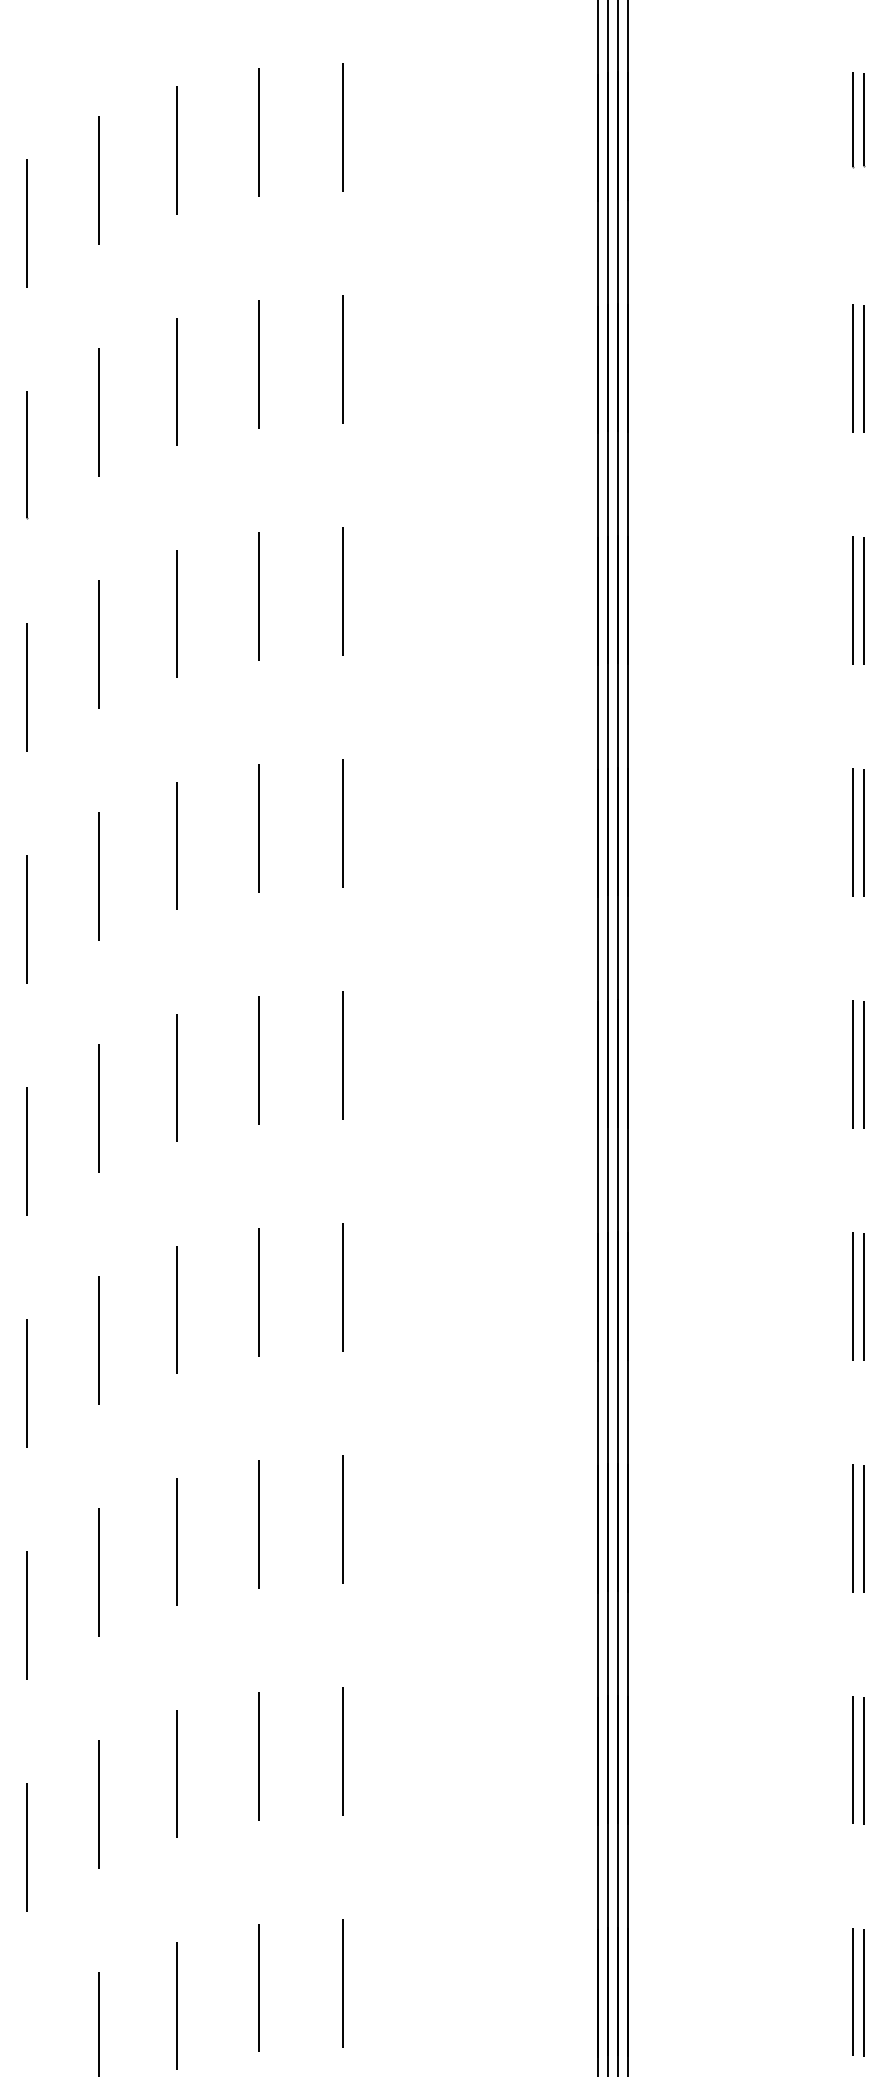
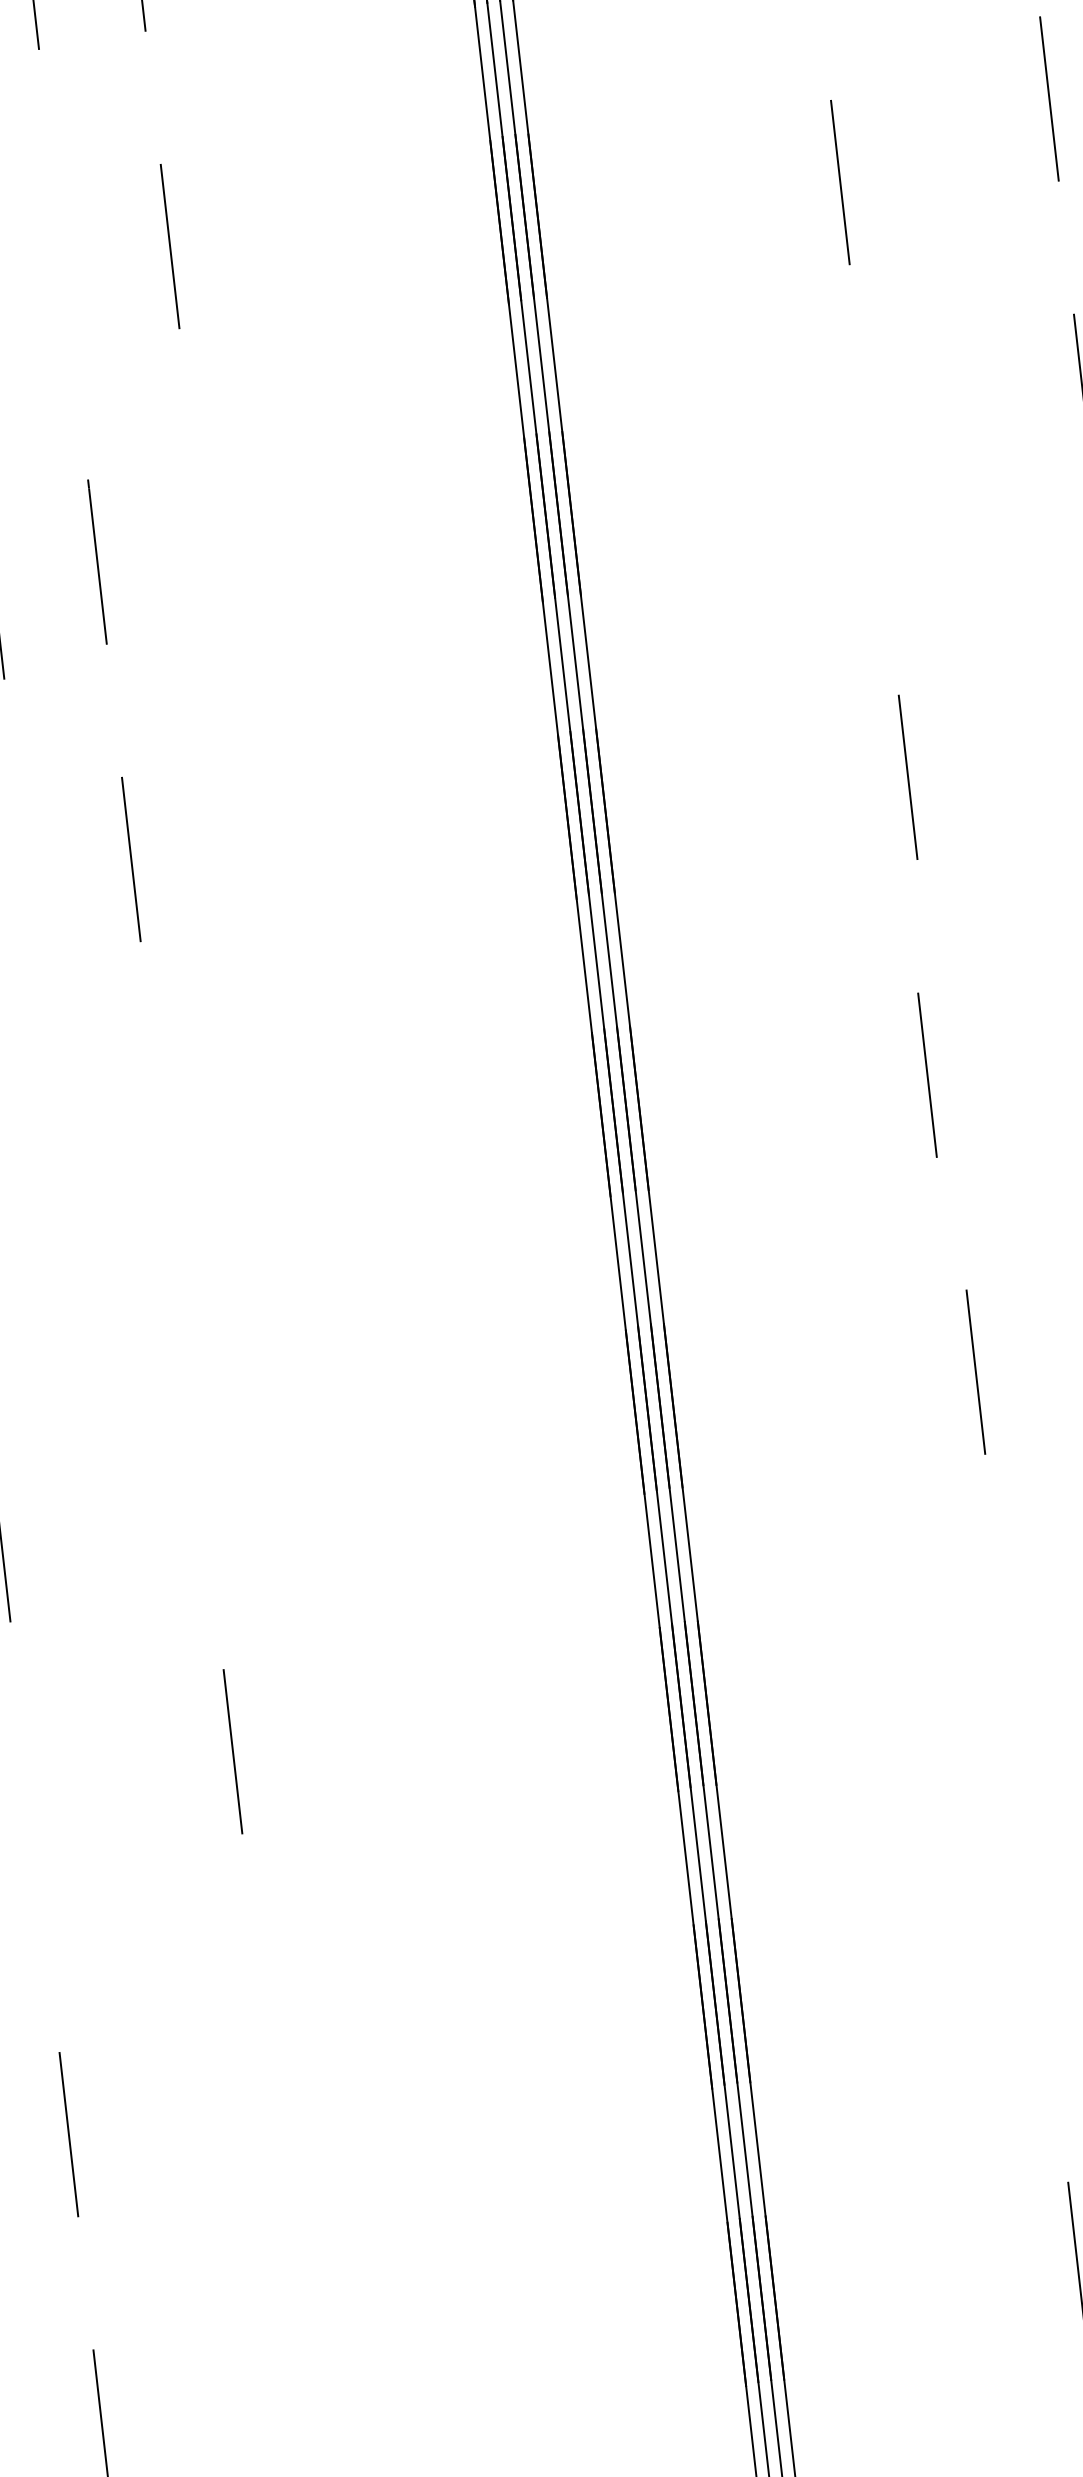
line: (258, 364) -> (63, 265), removed
line: (853, 367) -> (826, 182), removed
line: (342, 591) -> (203, 543), removed
line: (853, 599) -> (860, 479), removed
line: (864, 600) -> (874, 479), removed
line: (342, 823) -> (237, 841), removed
line: (853, 831) -> (894, 777), removed
line: (176, 845) -> (28, 893), removed
line: (342, 1055) -> (271, 1138), removed
line: (258, 1059) -> (164, 1156), removed
line: (864, 1064) -> (942, 1074), removed
line: (176, 1077) -> (62, 1191), removed
line: (342, 1287) -> (305, 1436), removed
line: (258, 1291) -> (198, 1453), removed
line: (853, 1295) -> (961, 1371), removed
line: (176, 1309) -> (96, 1488), removed
line: (342, 1518) -> (339, 1732), removed
line: (852, 1528) -> (994, 1670), removed
line: (864, 1528) -> (1010, 1668), removed
line: (176, 1541) -> (129, 1786), removed
line: (98, 1572) -> (34, 1837), removed
line: (342, 1750) -> (373, 2029), removed
line: (258, 1755) -> (266, 2048), removed
line: (853, 1759) -> (1029, 1966), removed
line: (864, 1760) -> (1043, 1966), removed
line: (176, 1773) -> (163, 2083), removed
line: (342, 1982) -> (407, 2327), removed
line: (258, 1987) -> (300, 2345), removed
line: (853, 1991) -> (1063, 2264), removed
line: (176, 2005) -> (197, 2380), removed

